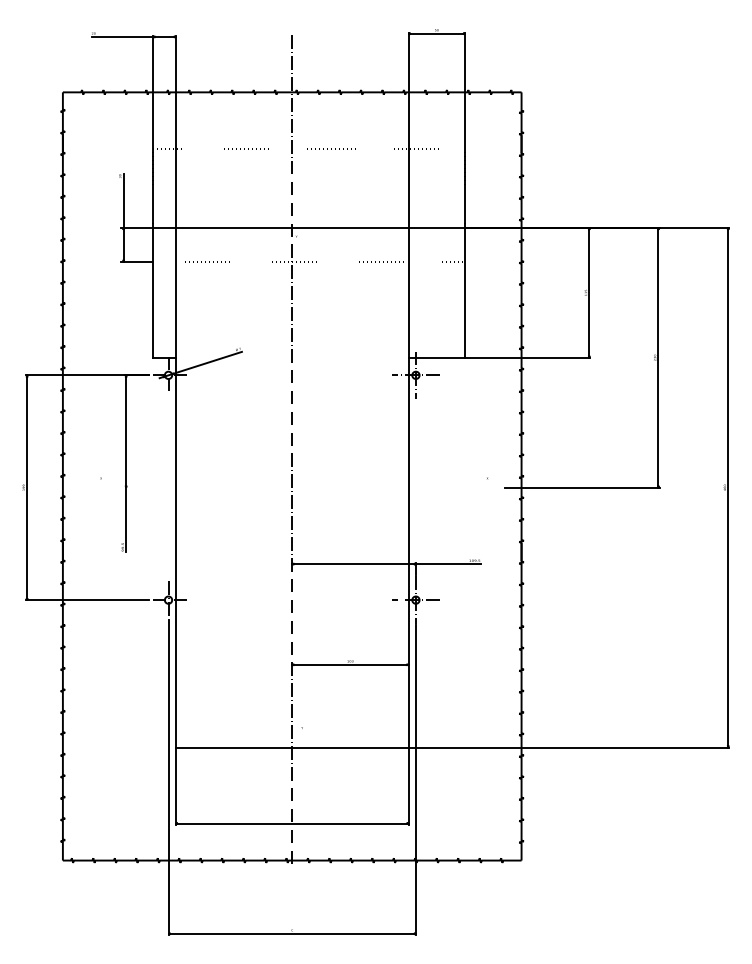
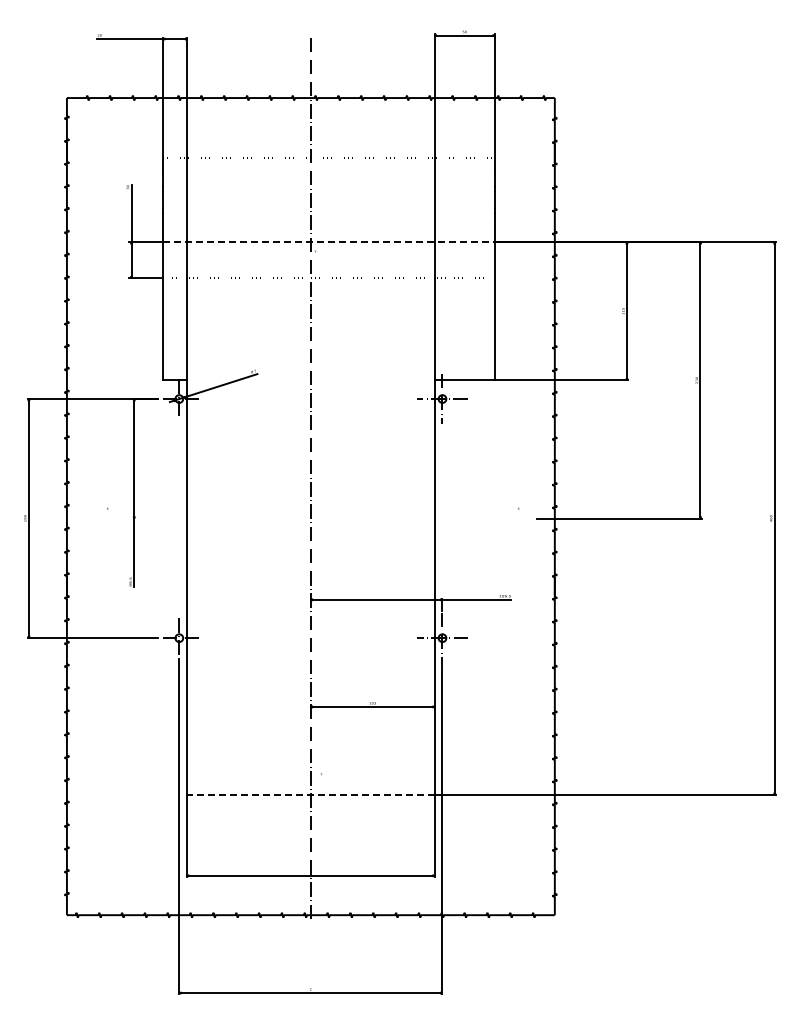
line: (308, 228) -> (328, 242), solid -> dashed
line: (291, 748) -> (310, 795), solid -> dashed

